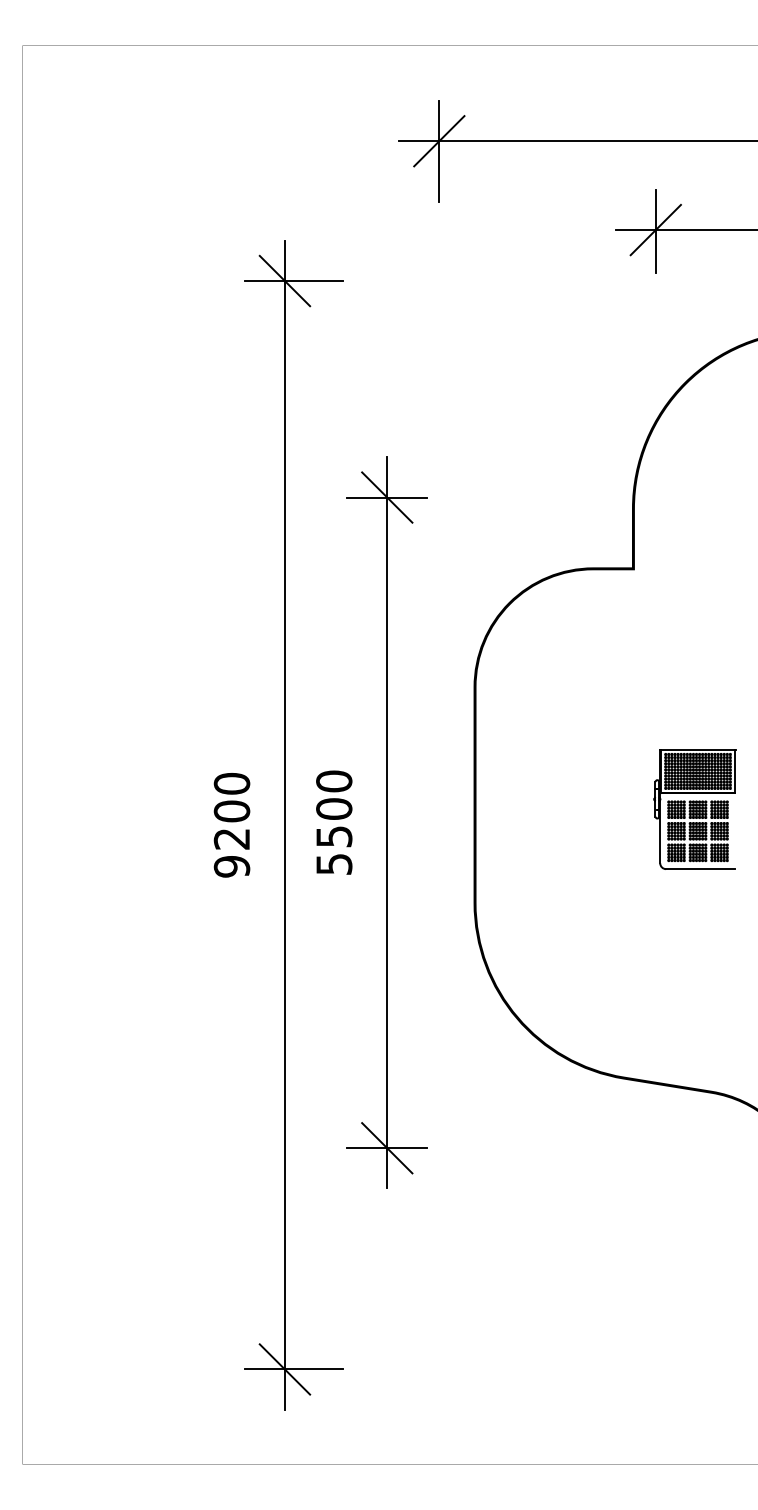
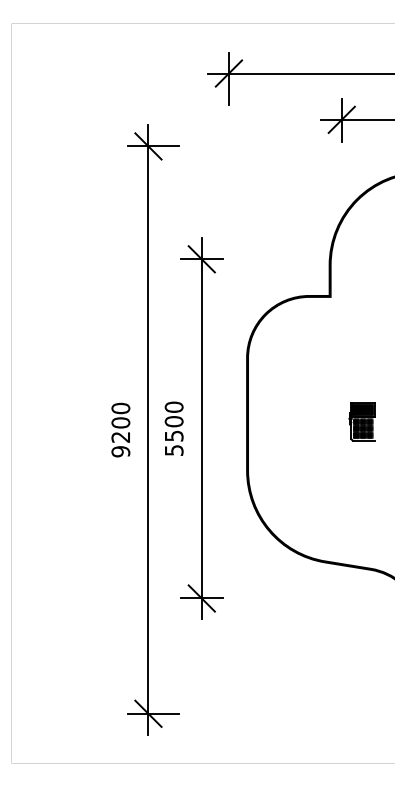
part: (695, 808) -> (362, 421), size x0.6

